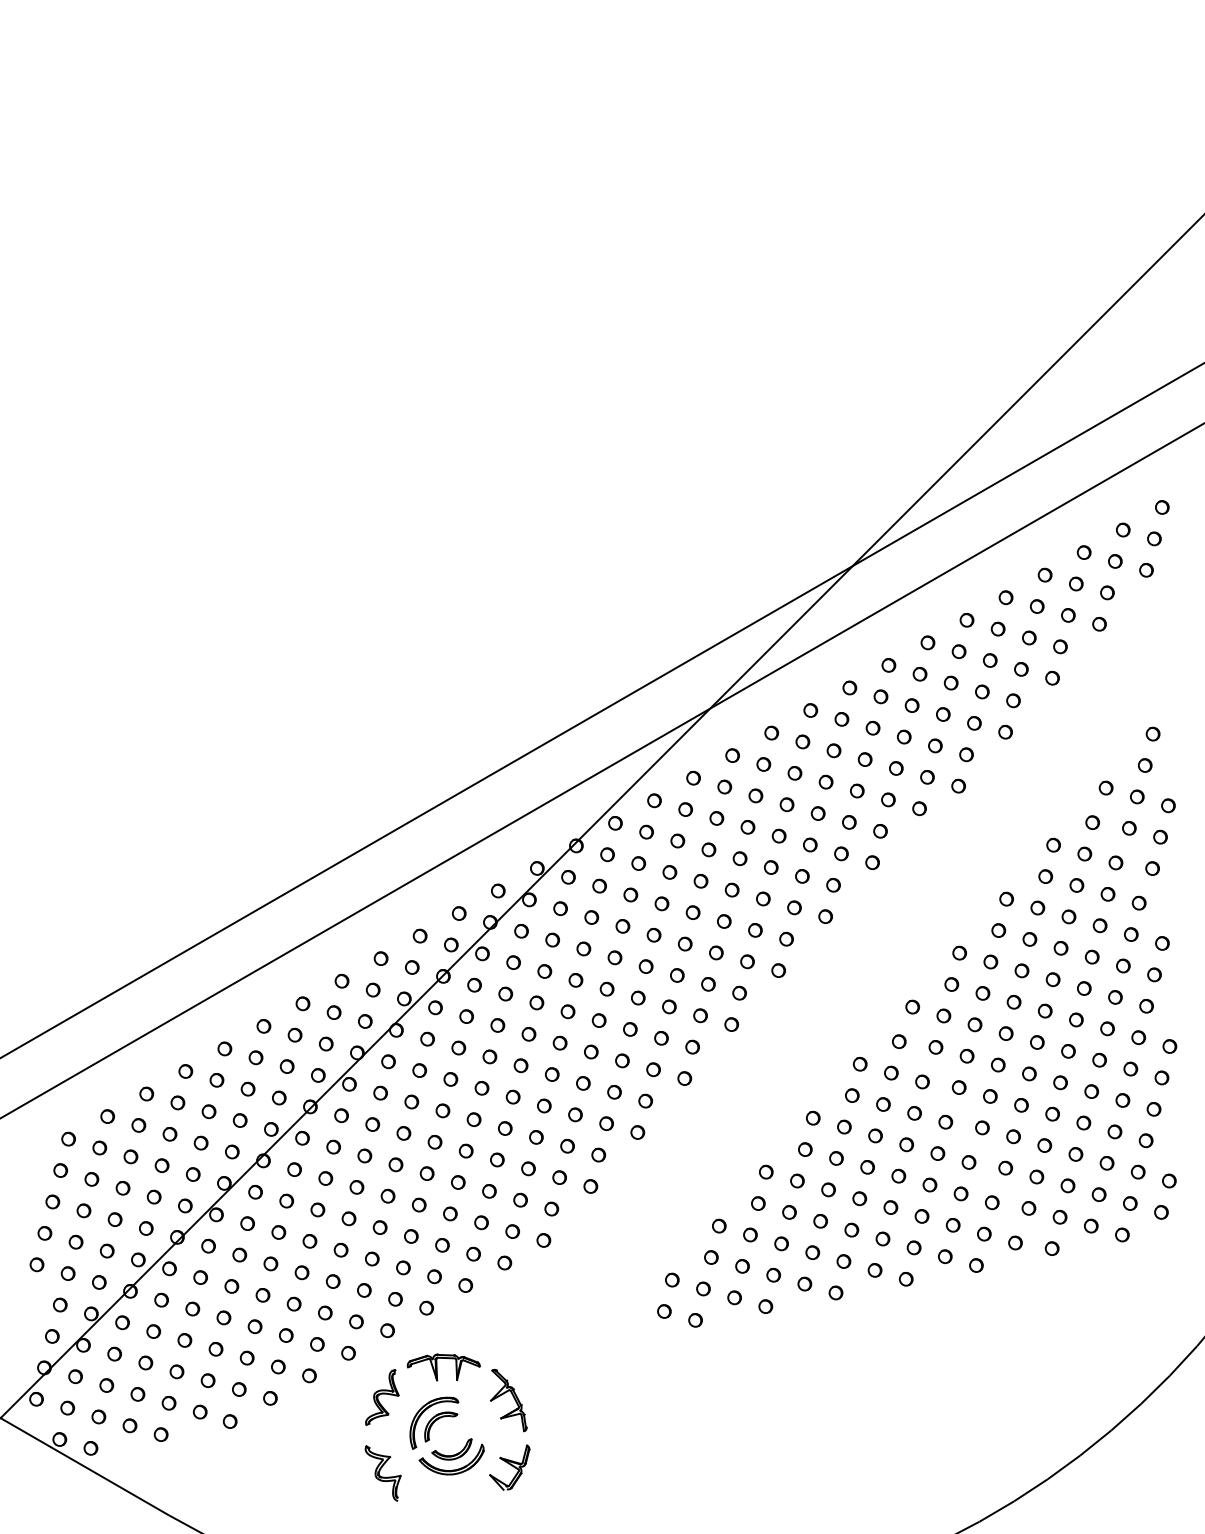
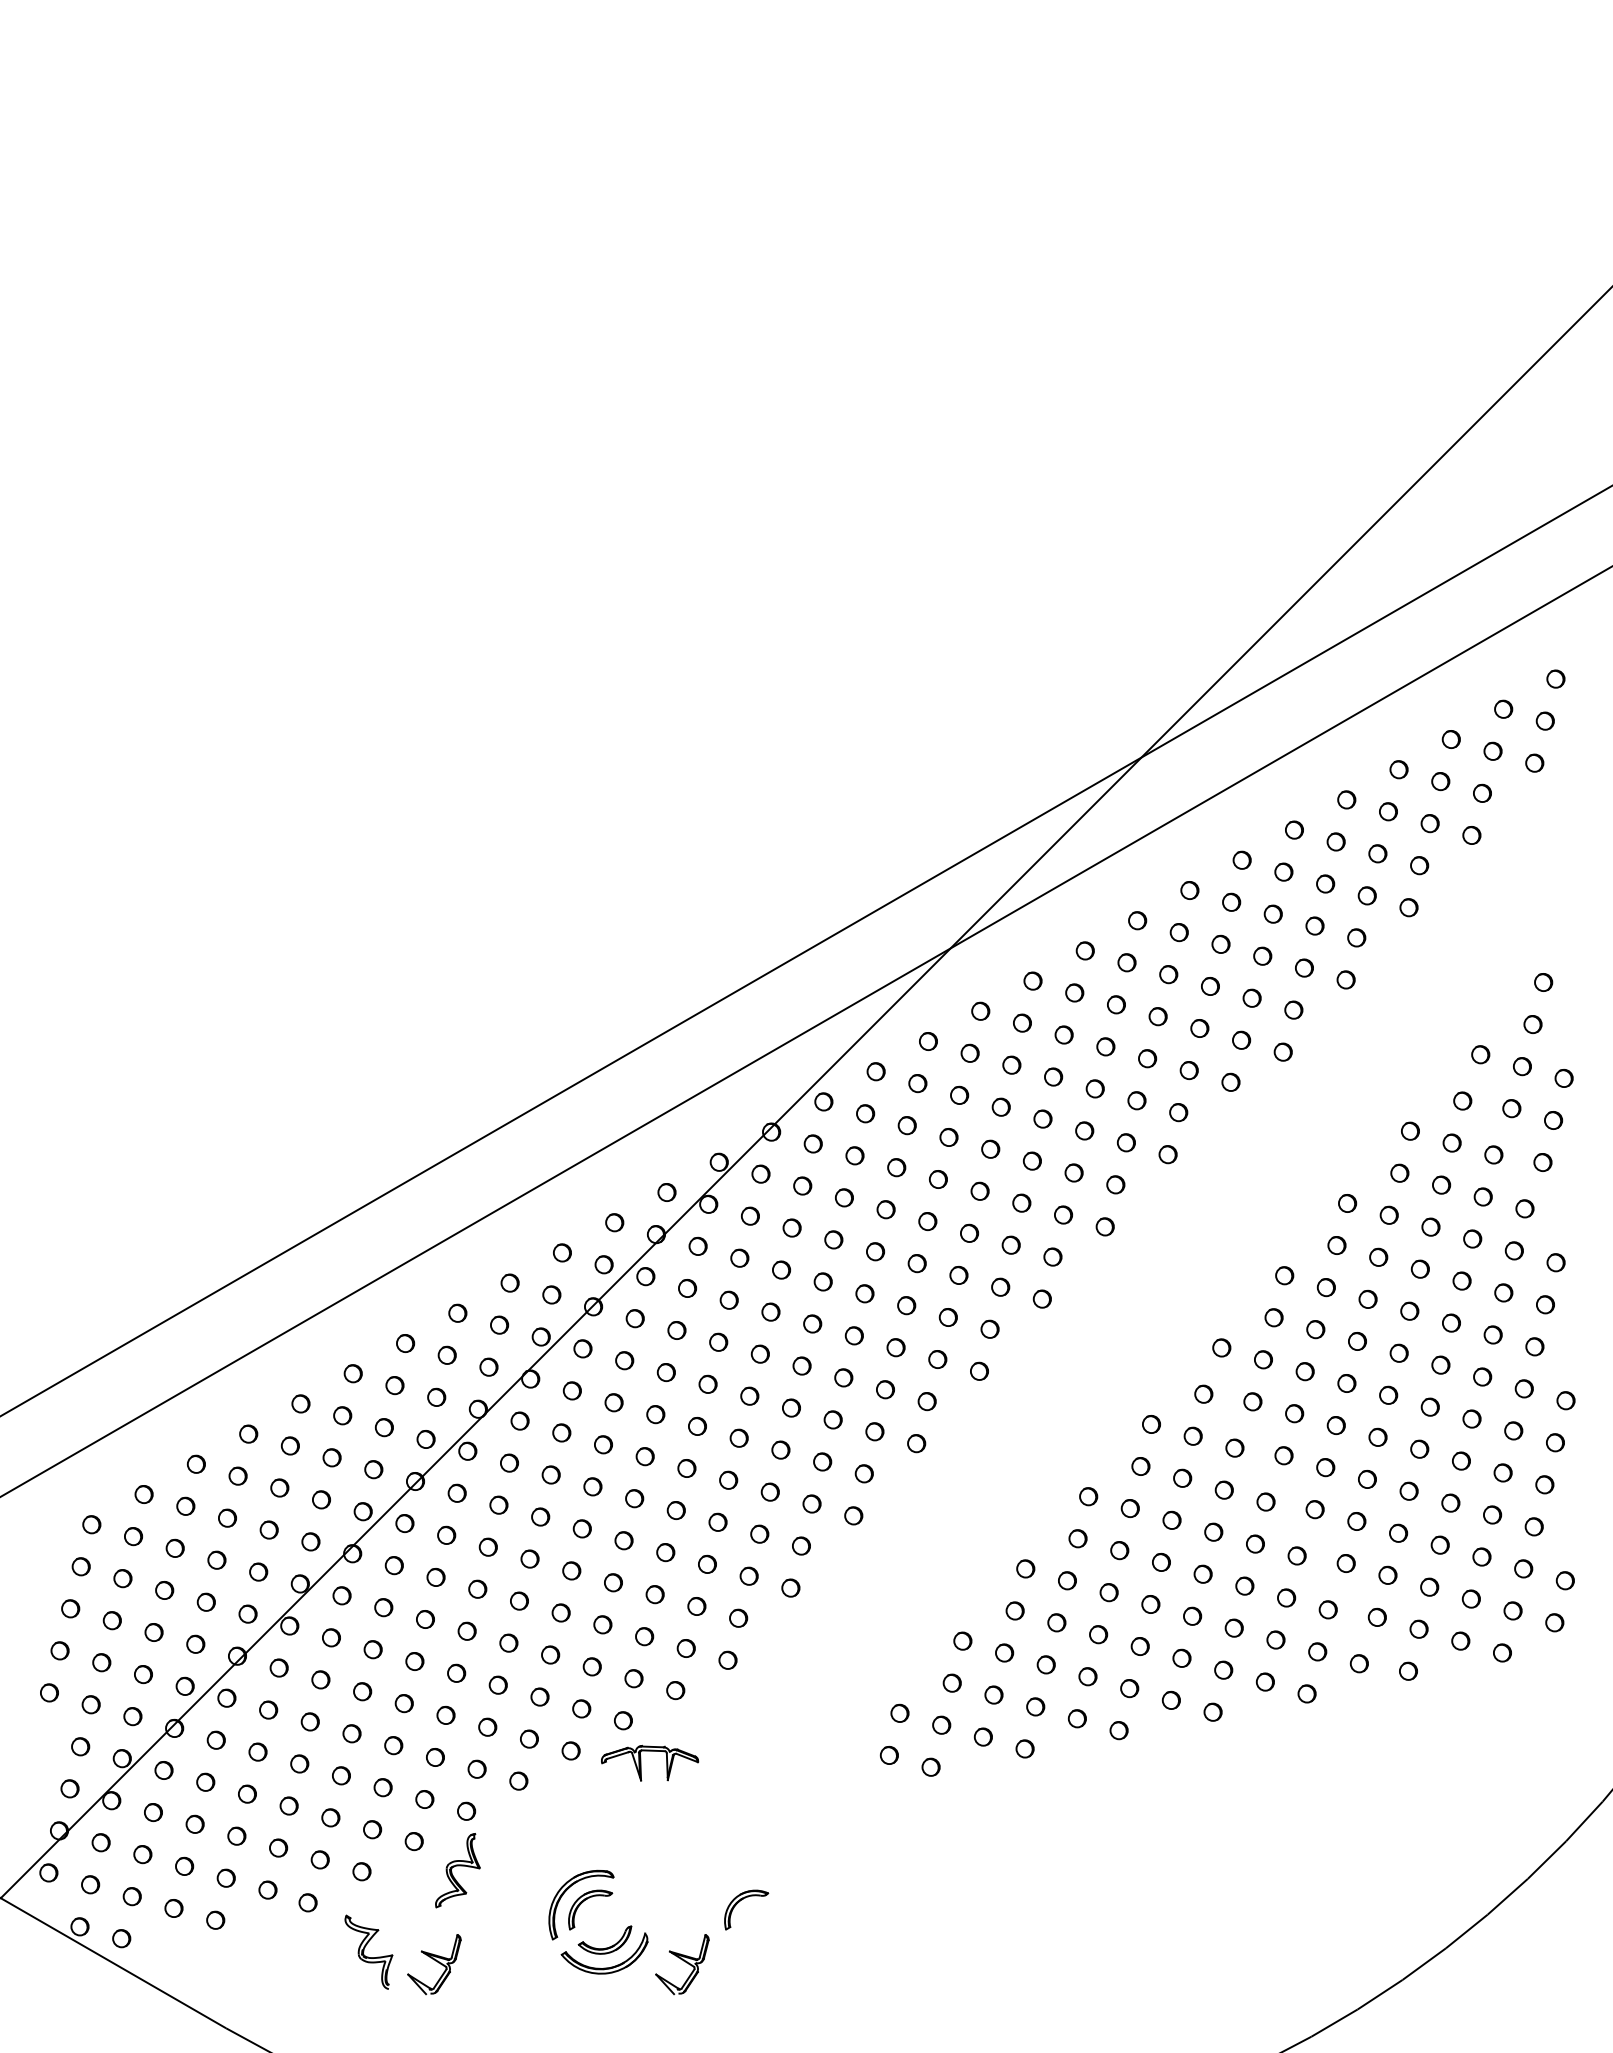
part: (437, 1367) -> (641, 1763), moved
part: (382, 1397) -> (457, 1870), moved
part: (513, 1398) -> (687, 1871), removed
part: (552, 1421) -> (739, 1902), added
part: (324, 1467) -> (434, 1964), added
part: (382, 1472) -> (368, 1951), moved

